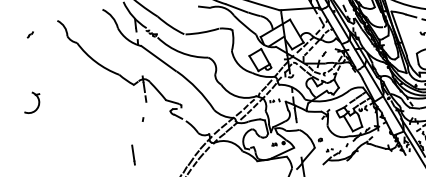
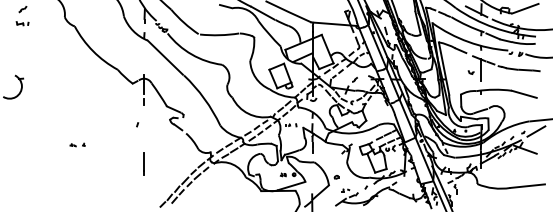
part: (31, 46) -> (22, 23), added
part: (94, 143) -> (77, 144), added
line: (133, 154) -> (143, 163), moved

